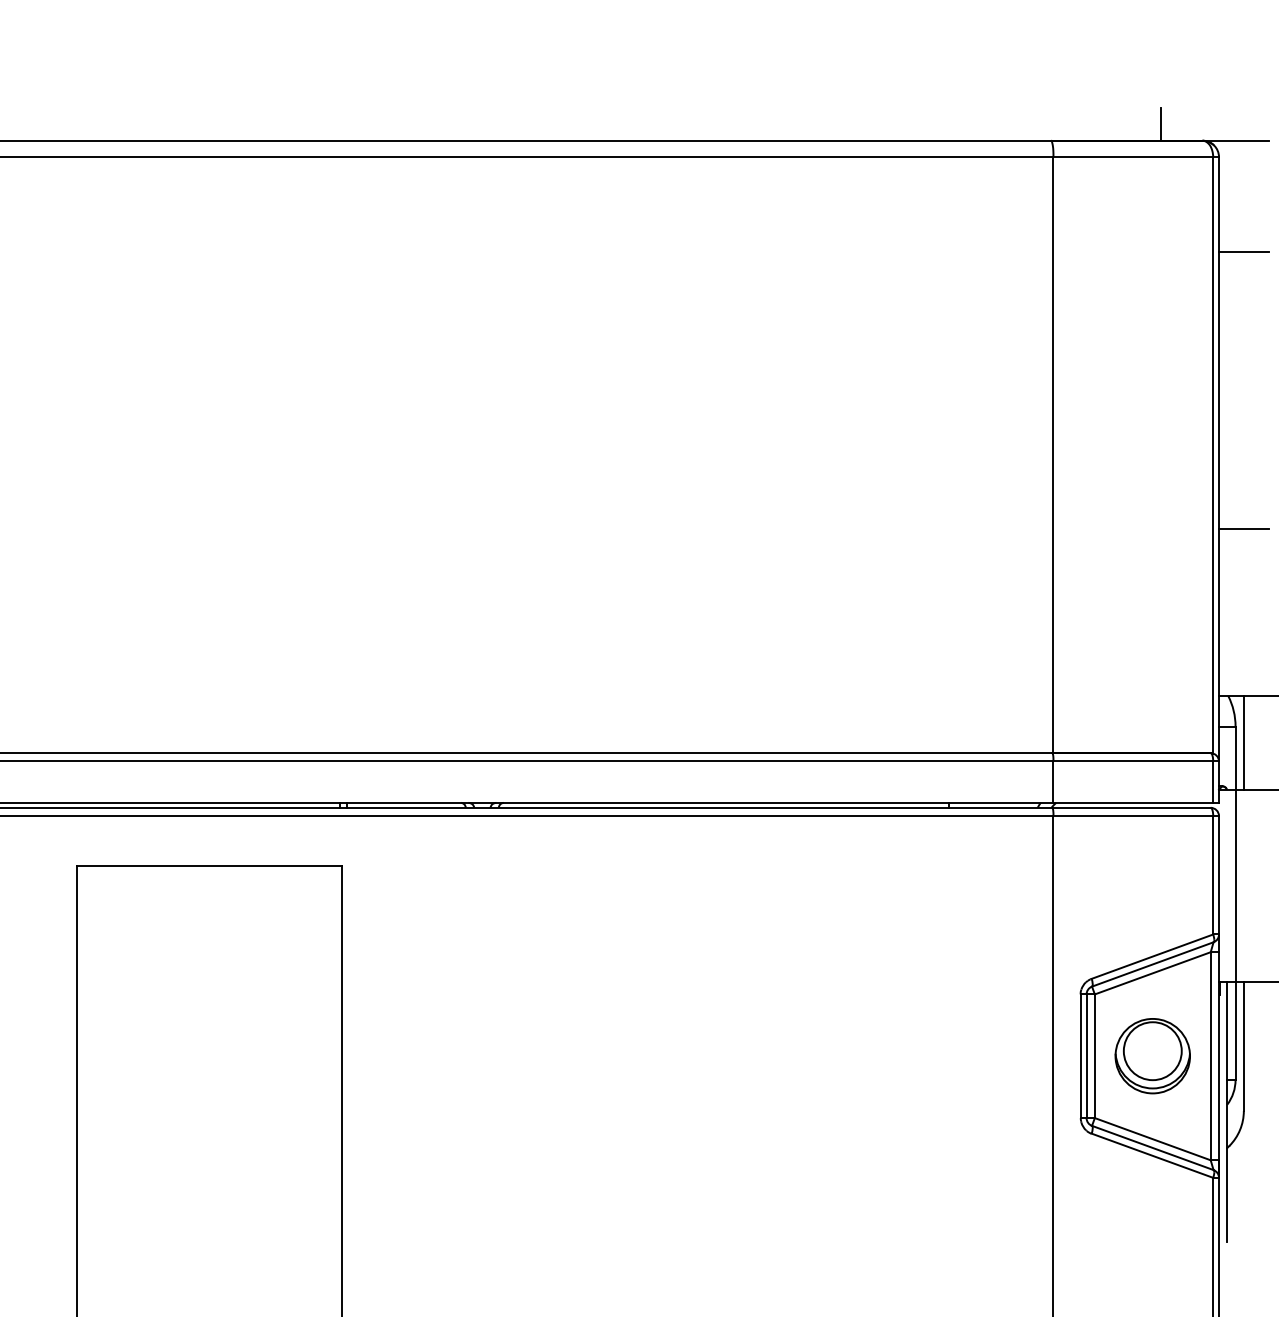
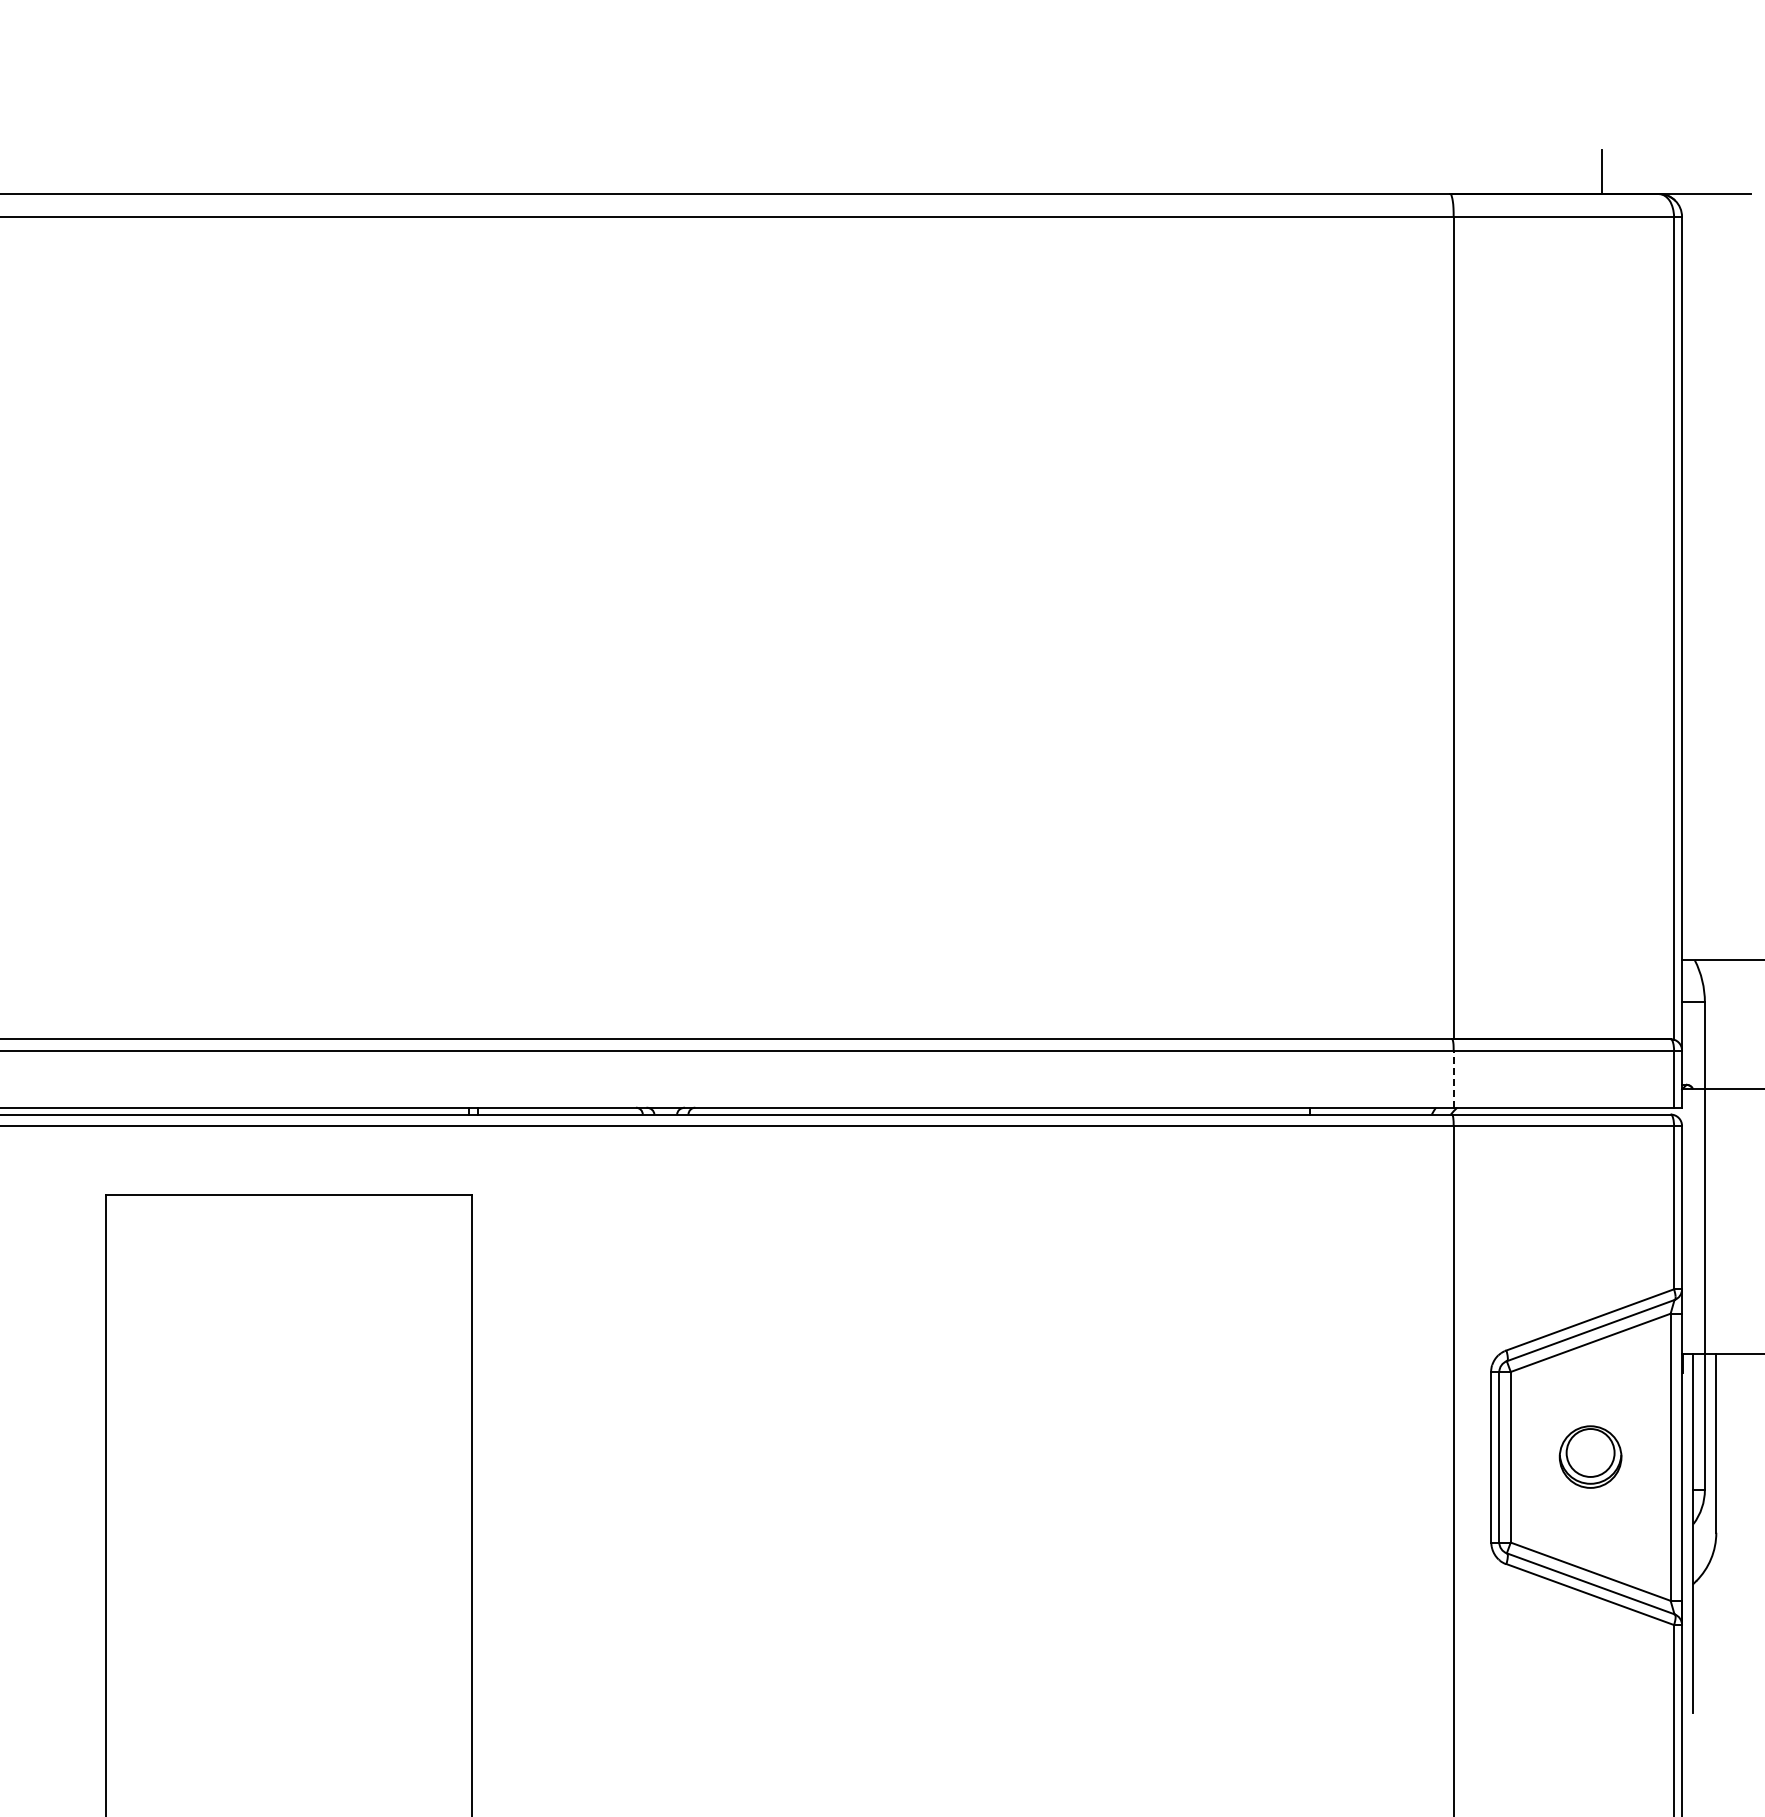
line: (1243, 252) -> (1716, 348), removed
line: (1243, 528) -> (1716, 729), removed
line: (1243, 742) -> (1716, 1024), removed
line: (1053, 782) -> (1453, 1079), solid -> dashed
part: (1152, 1055) -> (1590, 1456), size x0.6

